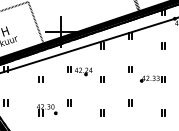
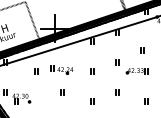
part: (163, 45) -> (142, 50), moved
part: (79, 71) -> (61, 70), moved
part: (47, 110) -> (22, 99), moved

